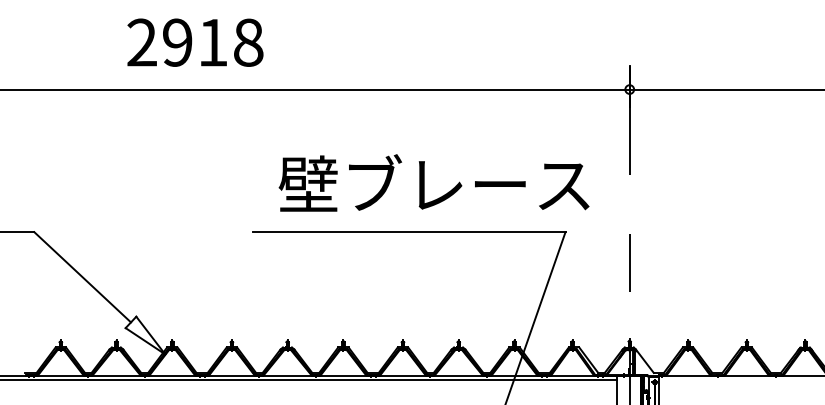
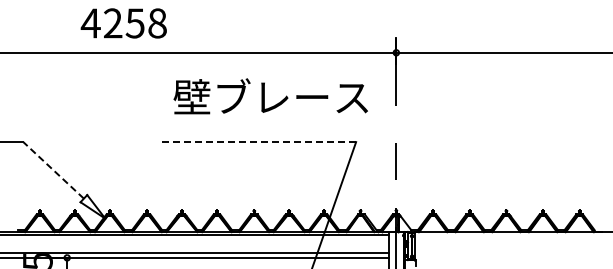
text: (176, 42) -> (112, 23), 2918 -> 4258
text: (433, 183) -> (270, 96), moved
line: (409, 232) -> (258, 142), solid -> dashed
line: (82, 277) -> (53, 170), solid -> dashed

